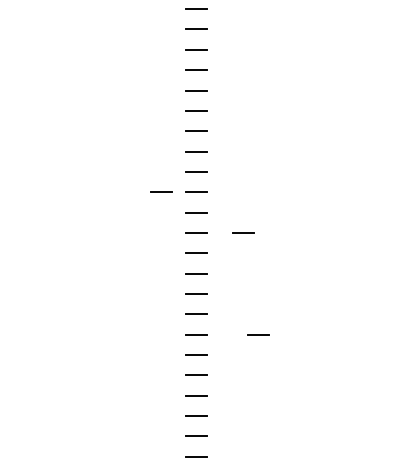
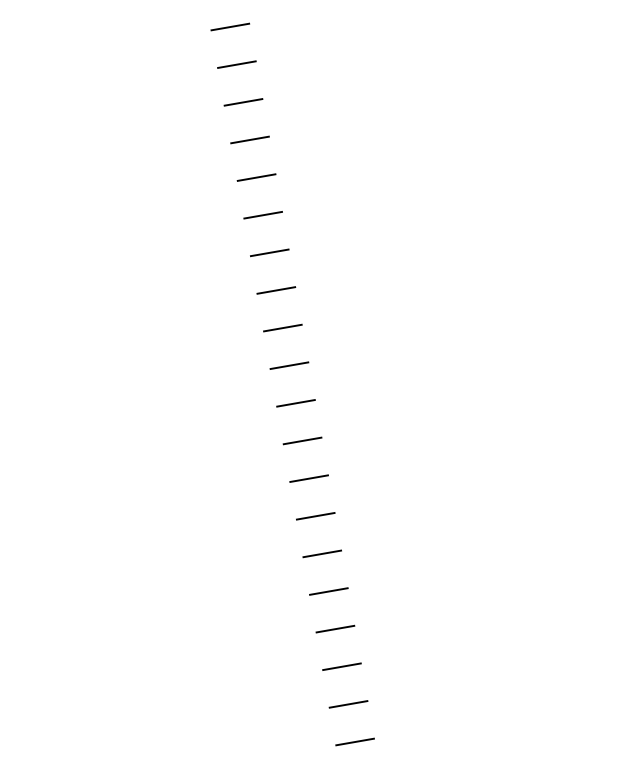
line: (161, 191) -> (211, 300), removed
line: (243, 232) -> (376, 349), removed
line: (258, 334) -> (436, 533), removed

